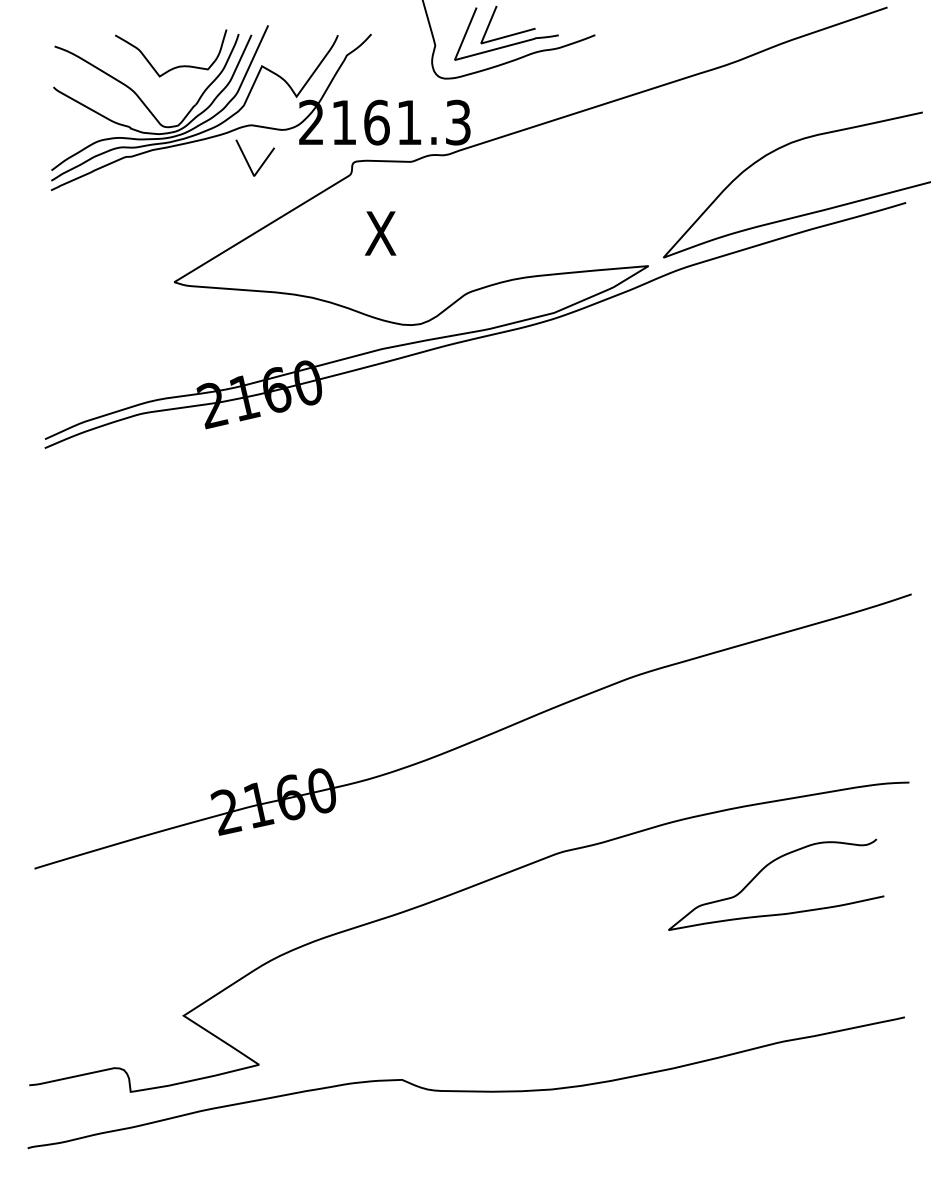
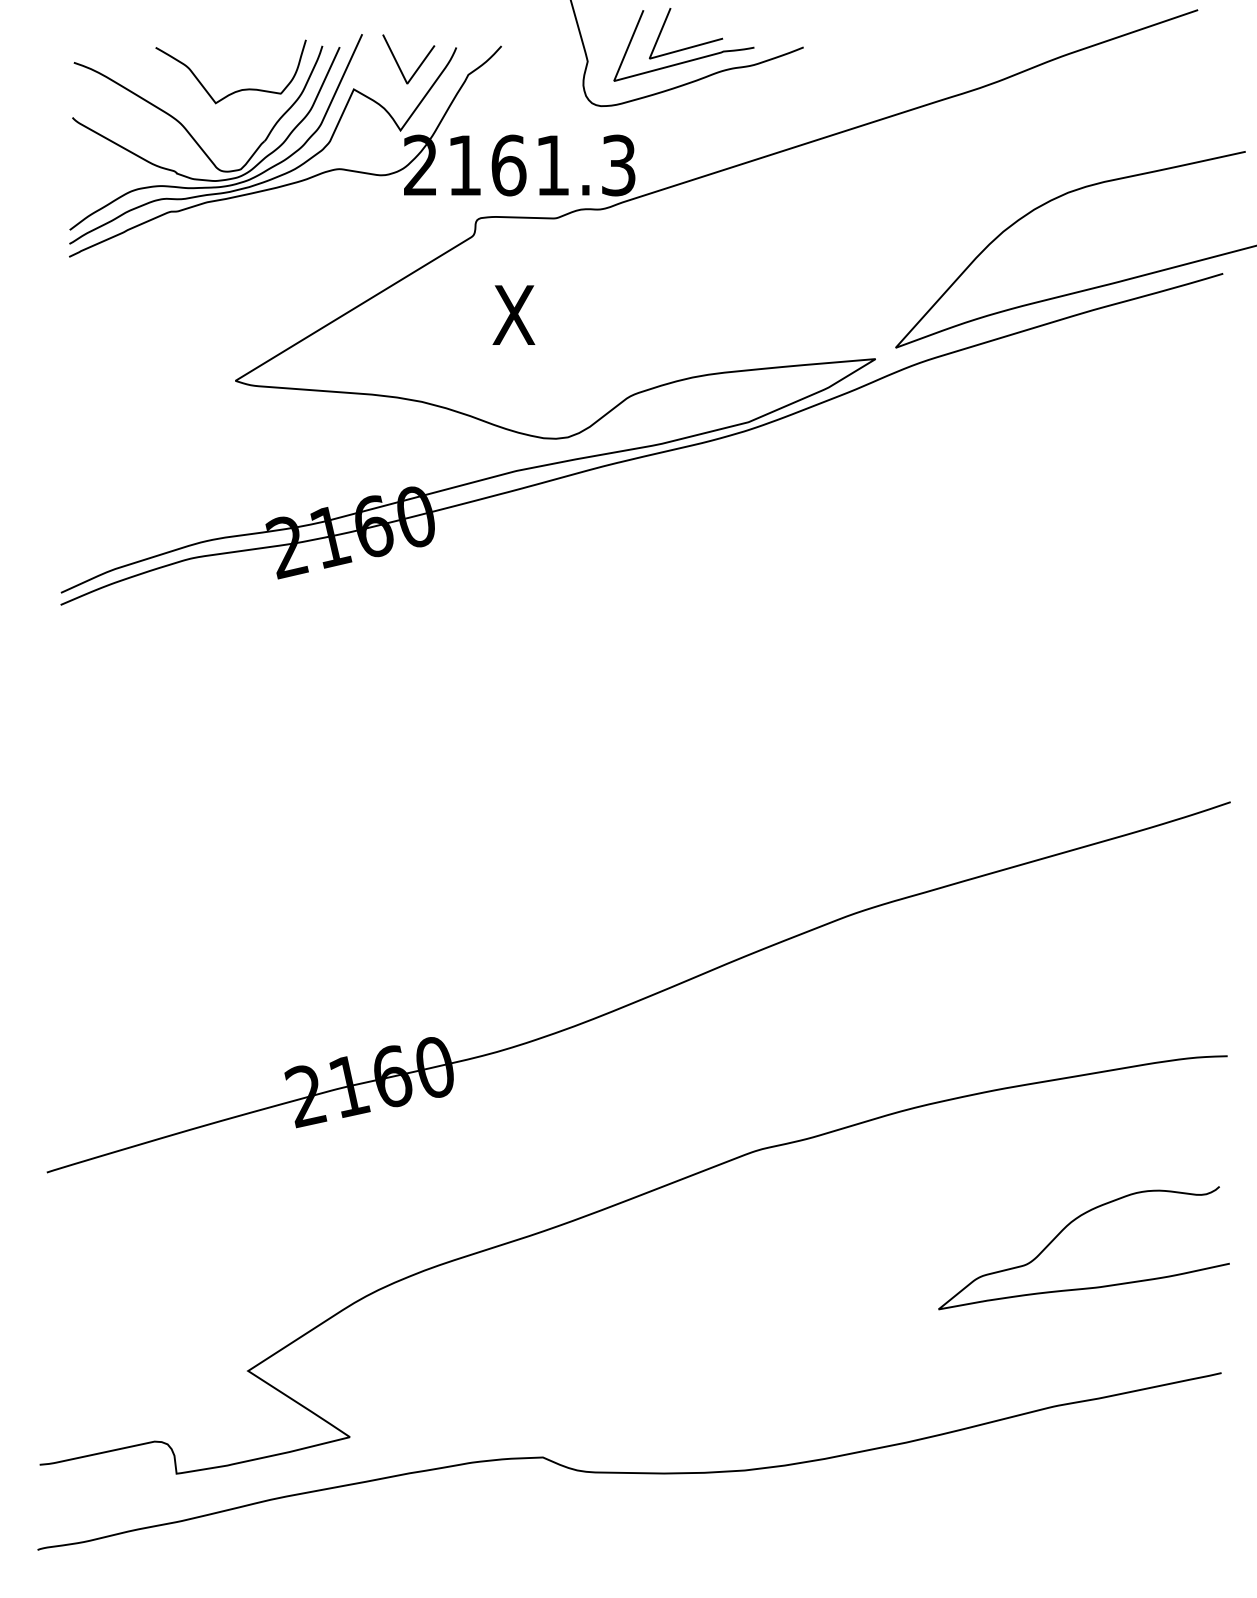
line: (247, 161) -> (398, 63), moved
curve: (761, 870) -> (1064, 1229), moved

